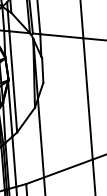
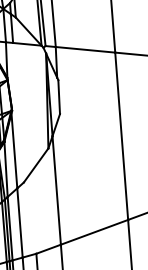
line: (13, 81) -> (18, 112), removed

